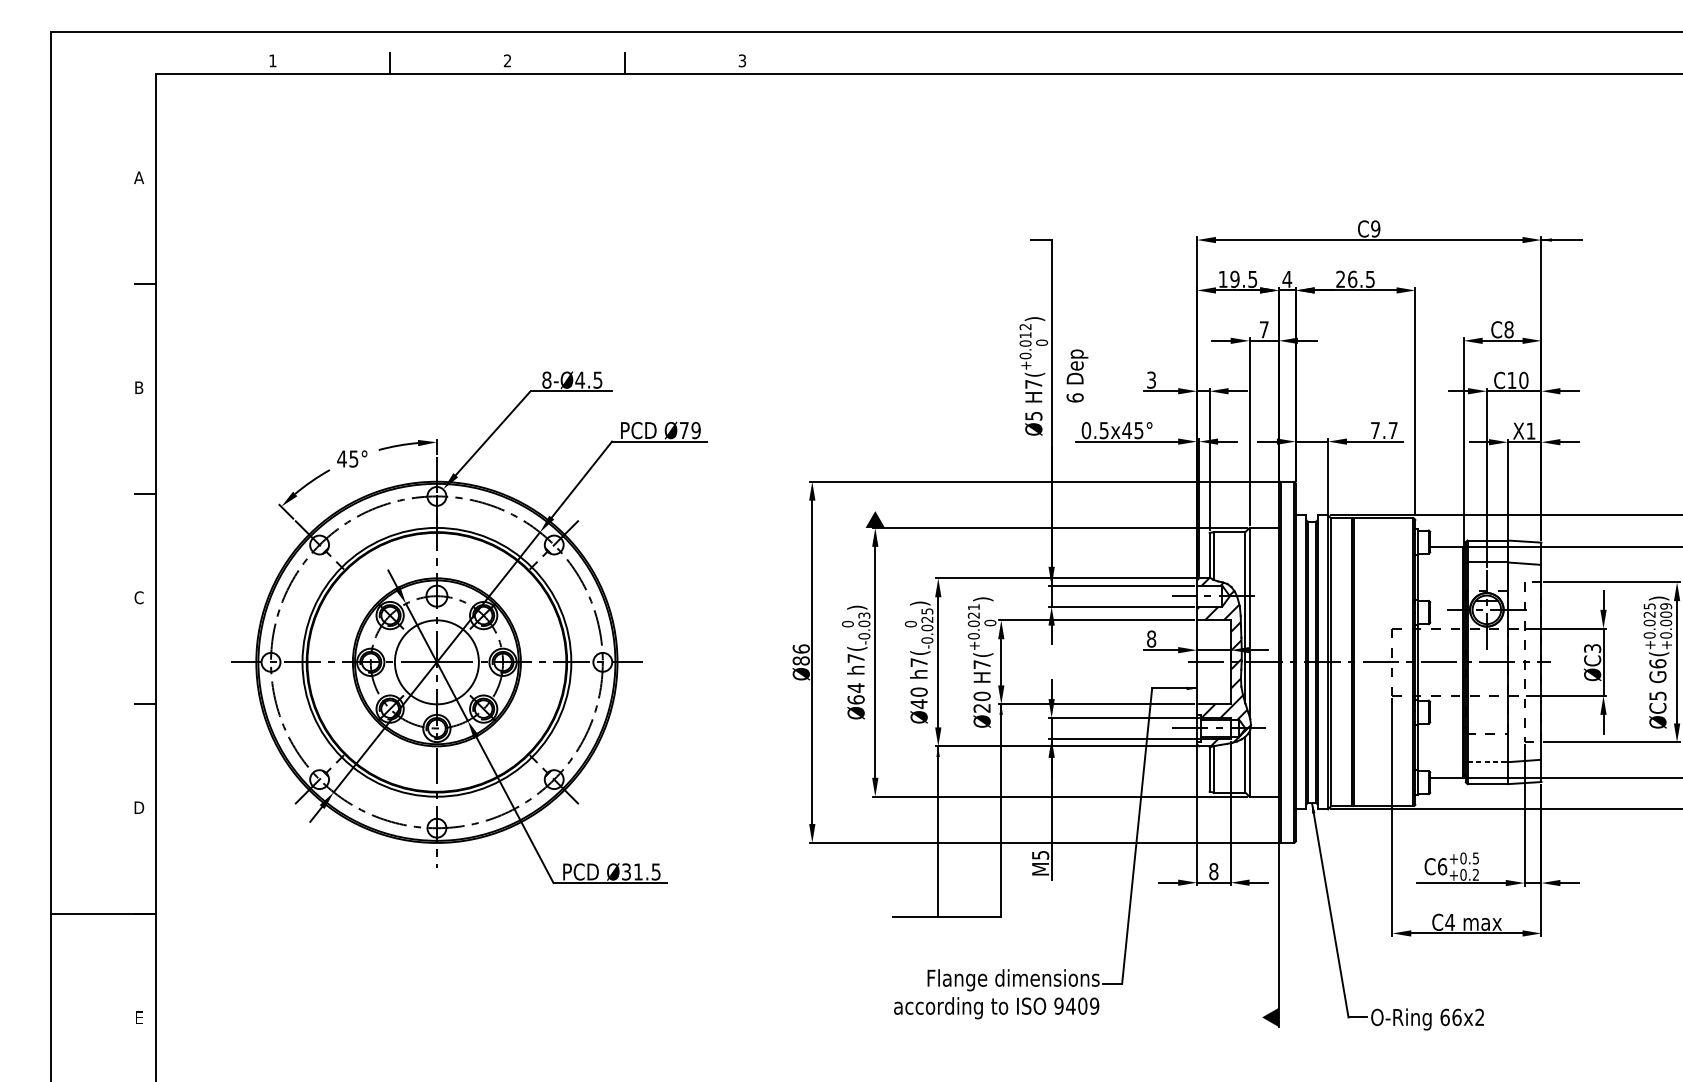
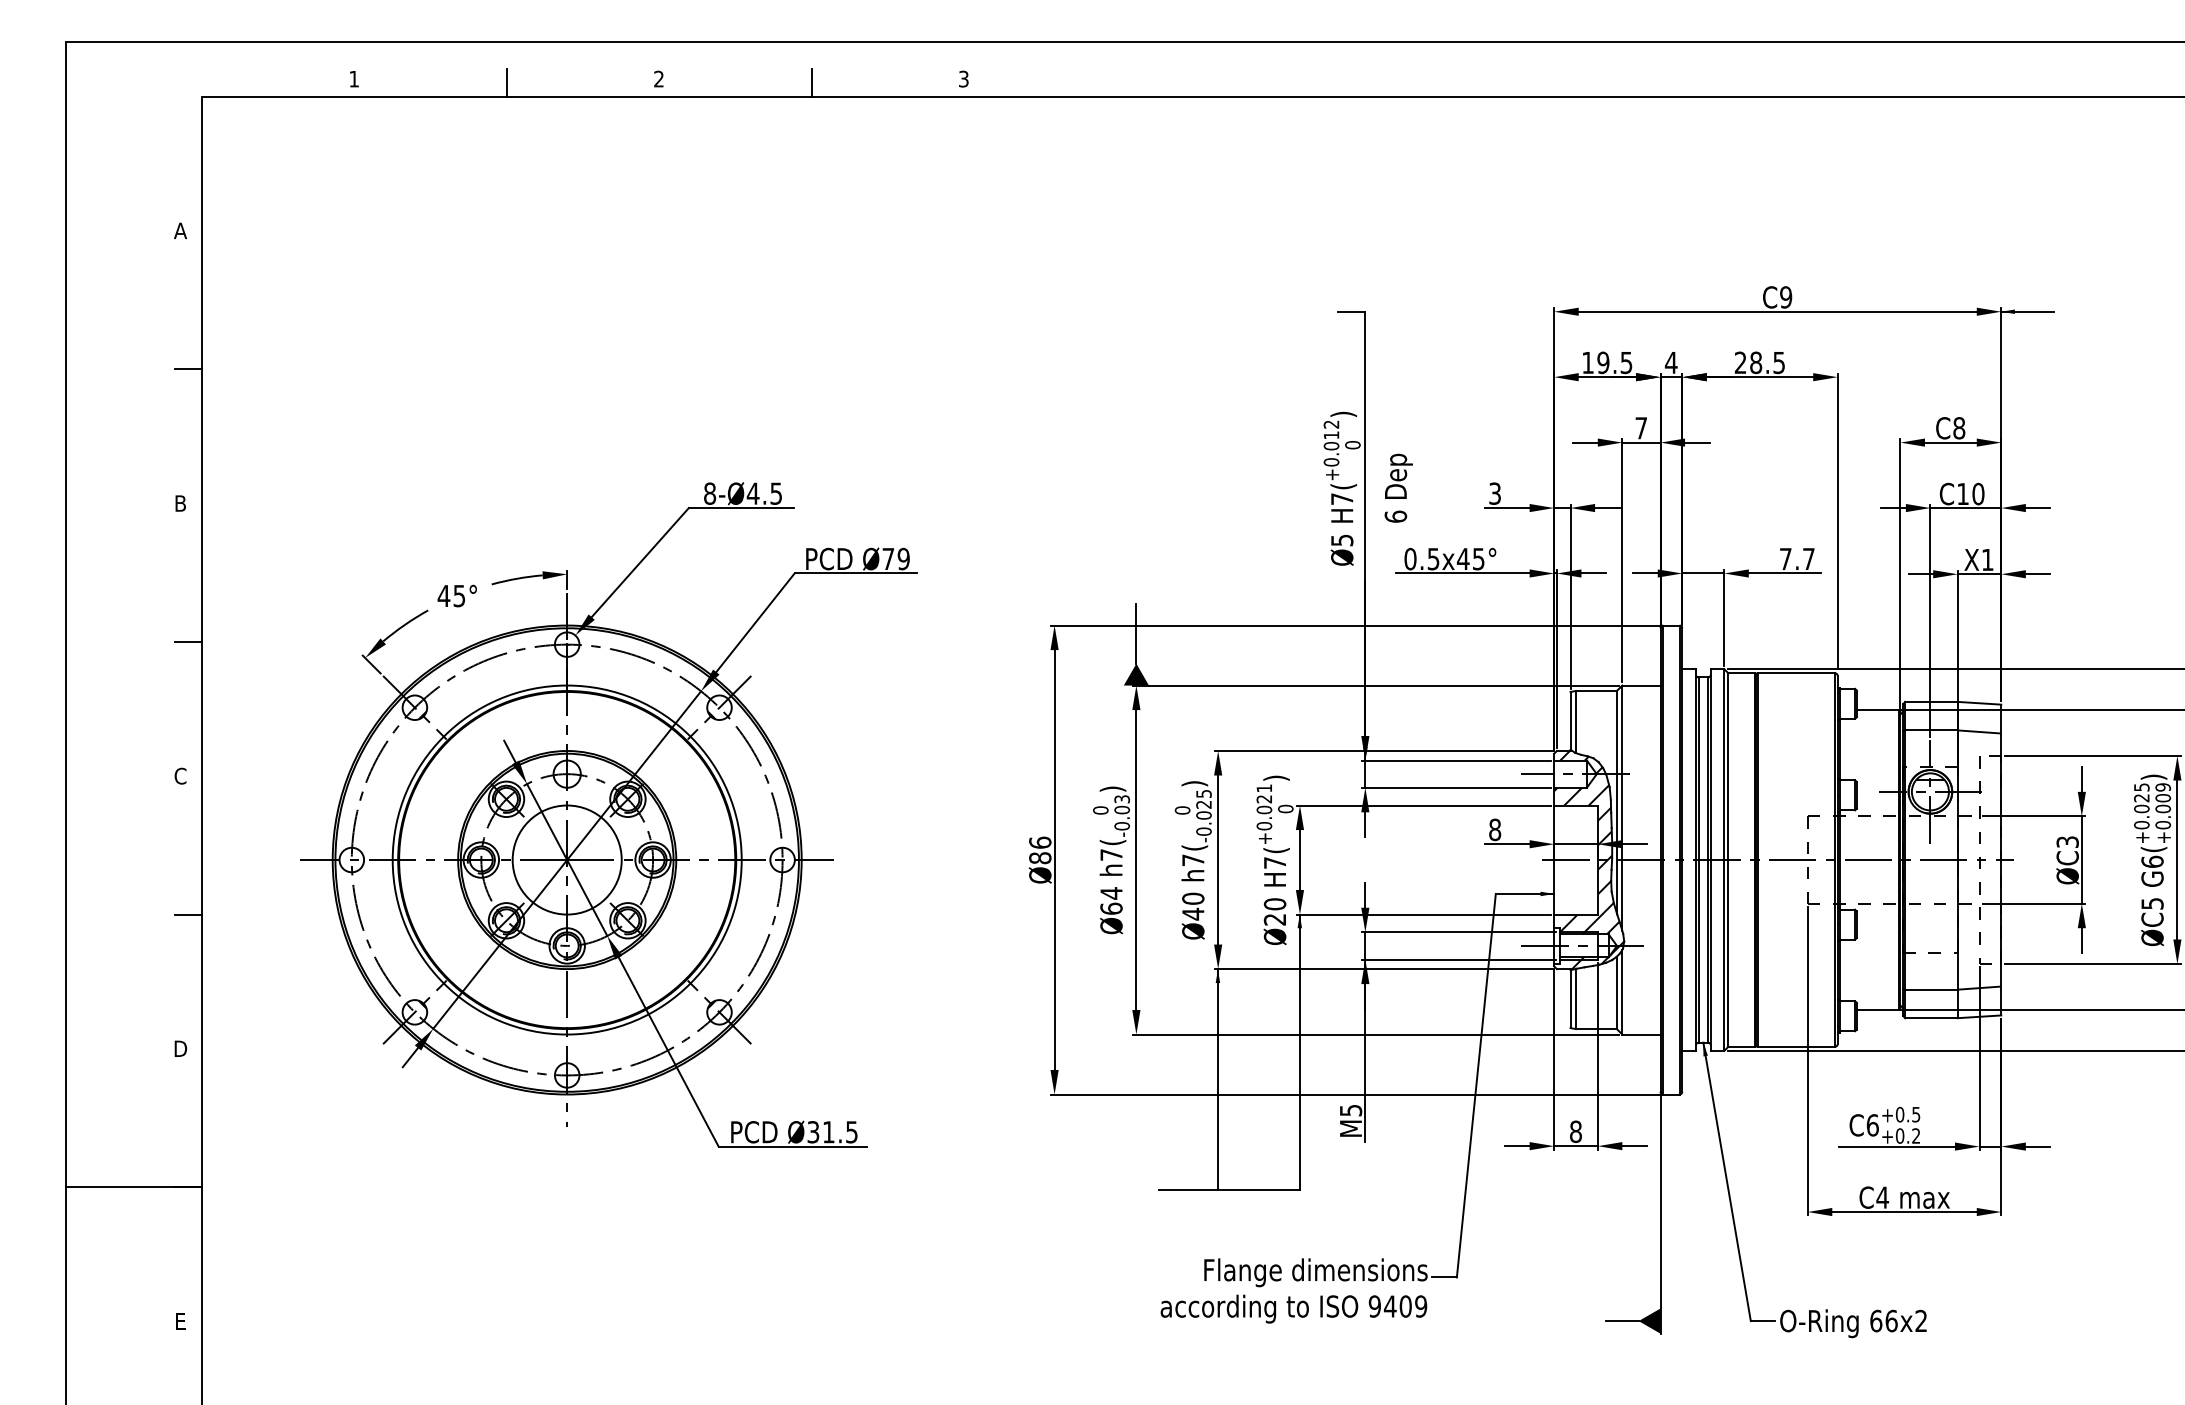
text: (1352, 279) -> (1756, 362), 26.5 -> 28.5
line: (875, 487) -> (1136, 633), added
line: (1488, 762) -> (1932, 989), dashed -> solid
line: (1249, 1017) -> (1622, 1321), added

